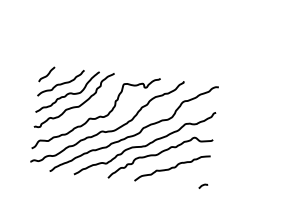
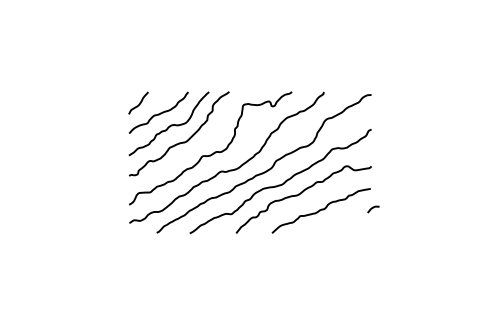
curve: (203, 185) -> (373, 208), moved

